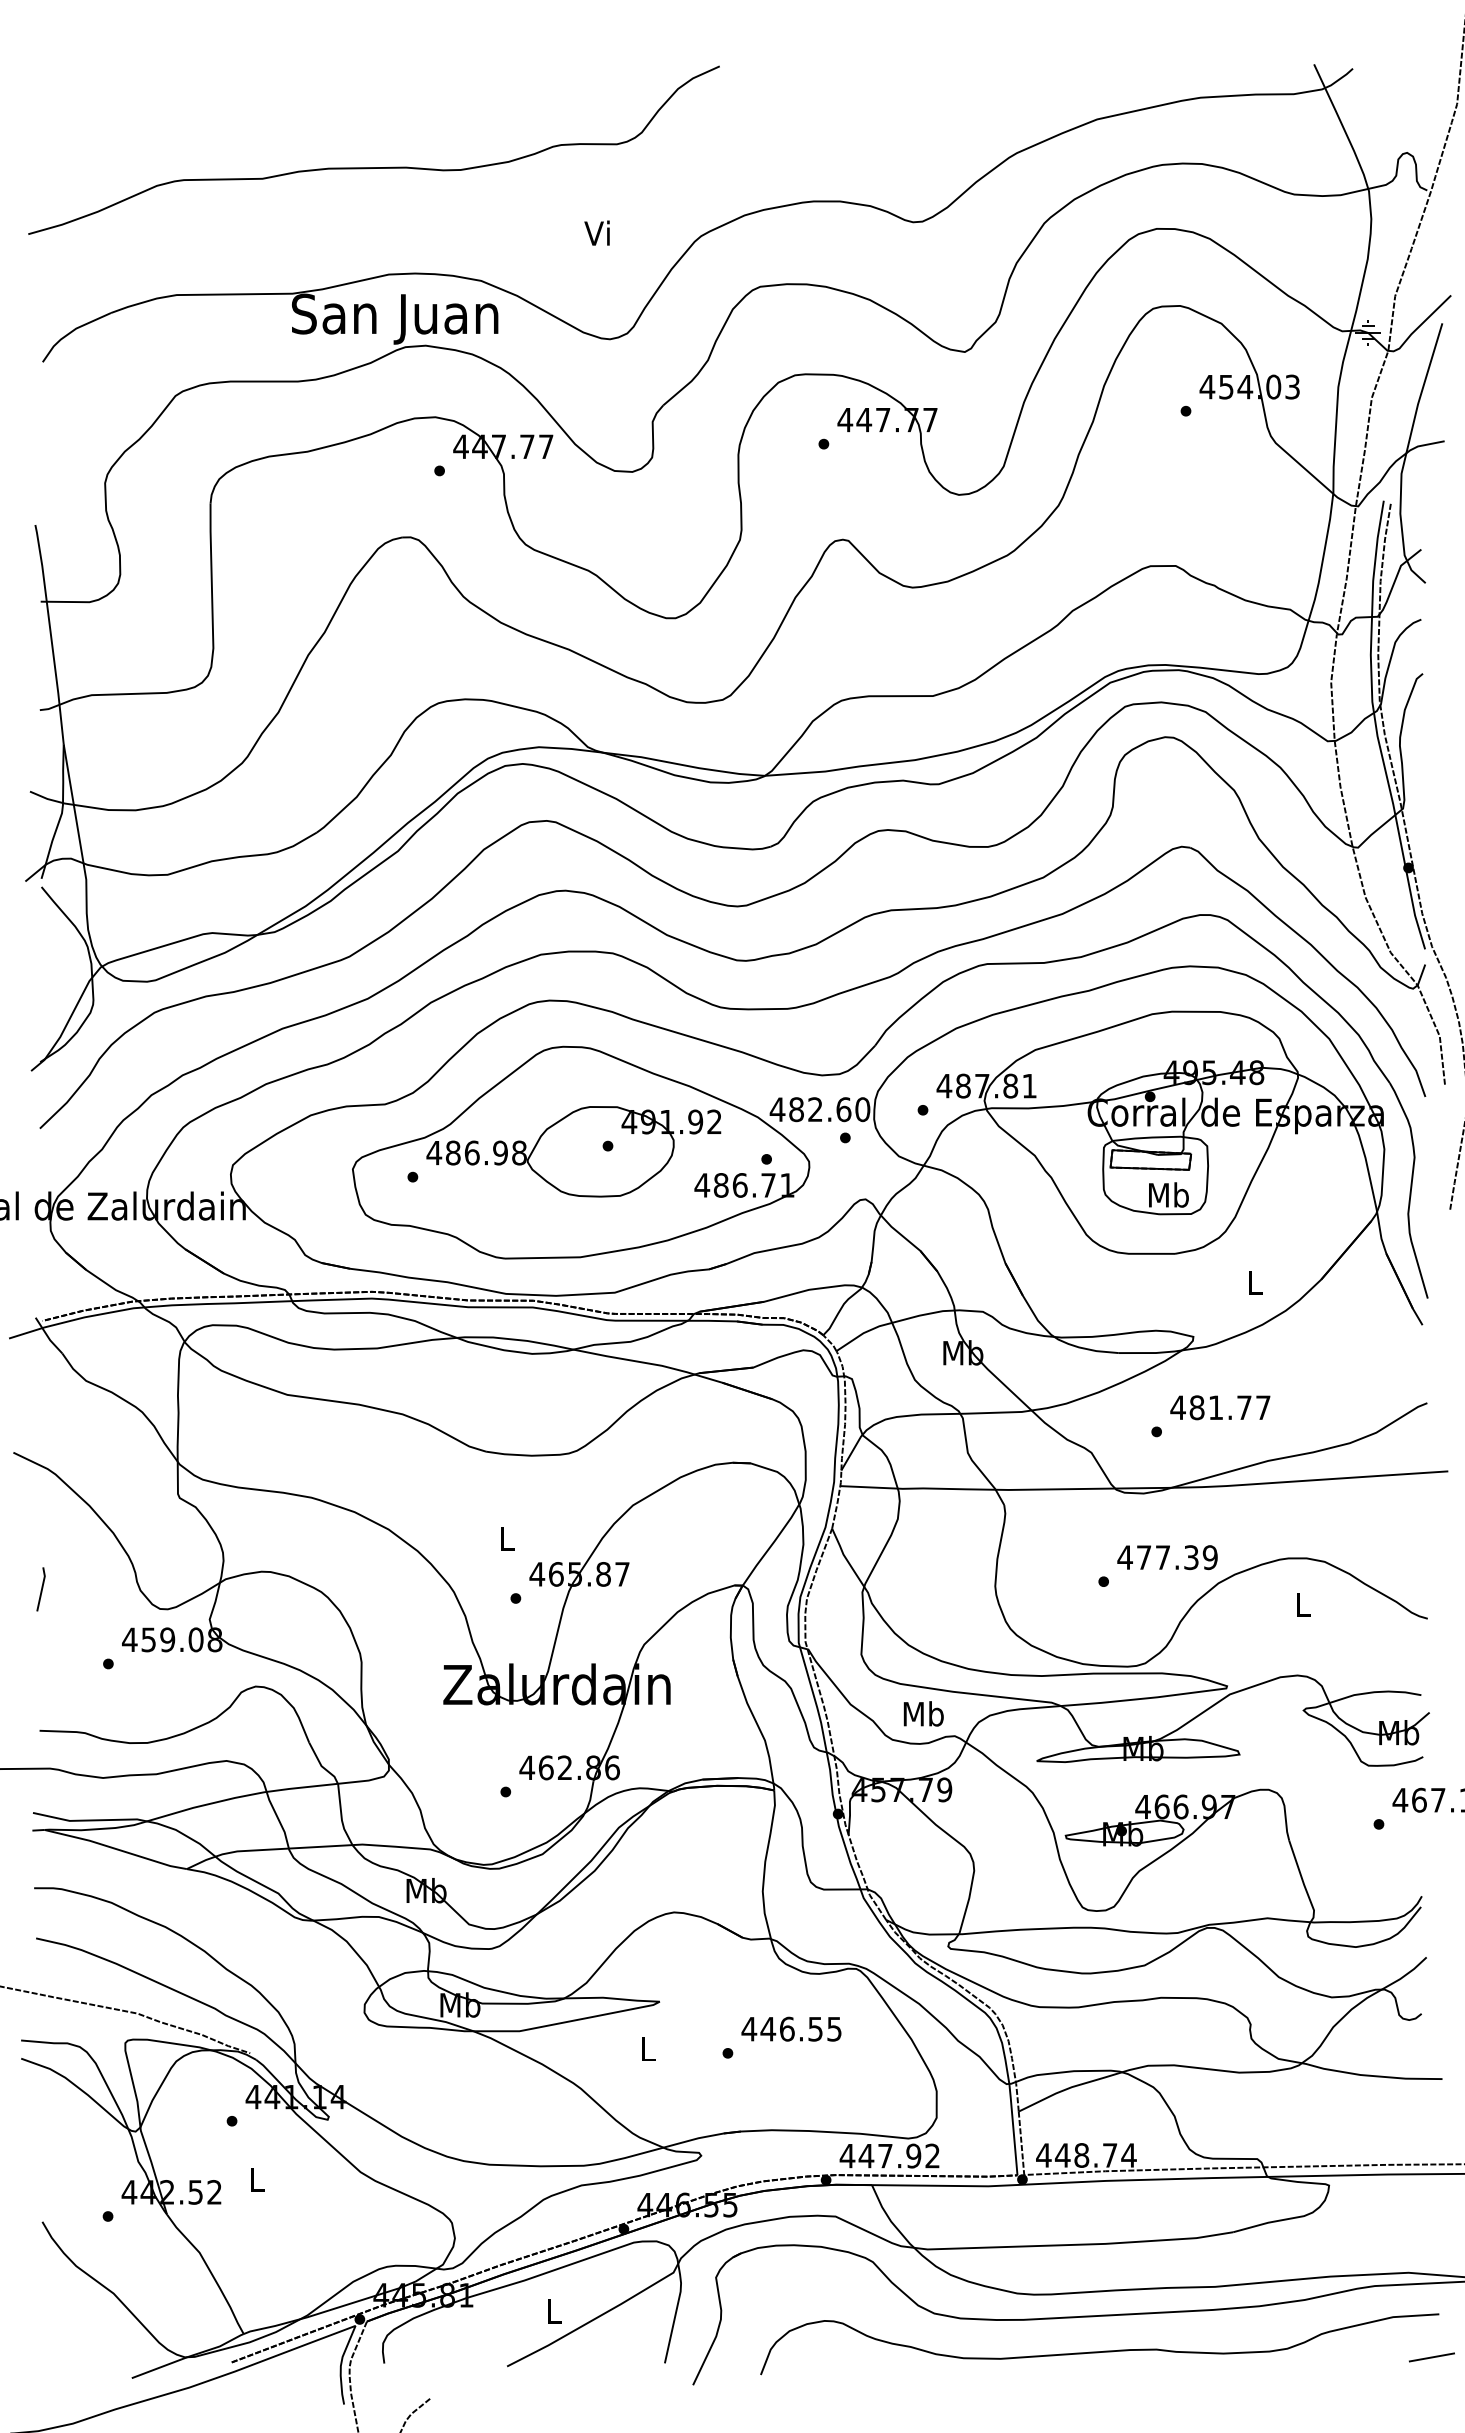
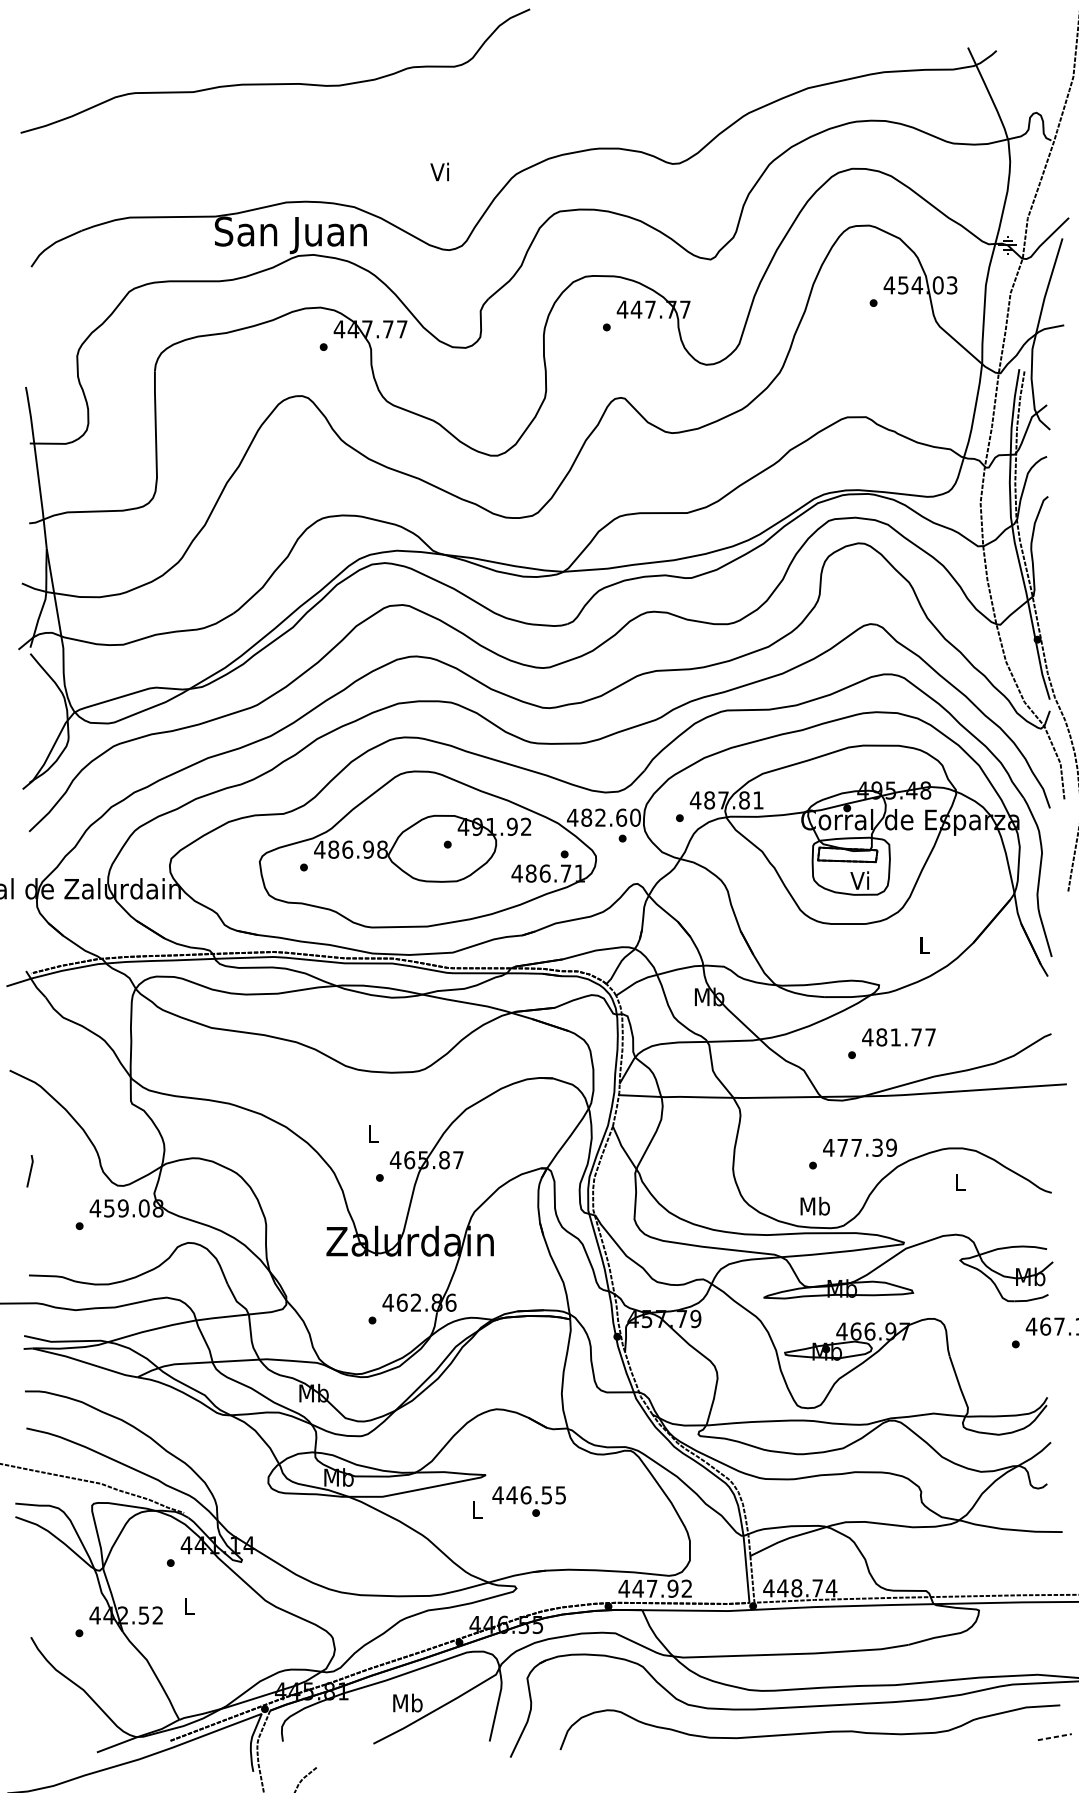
curve: (373, 167) -> (274, 83), moved
text: (1168, 1194) -> (860, 880), Mb -> Vi
text: (923, 1713) -> (815, 1205), moved
text: (791, 2028) -> (529, 1494), moved
text: (553, 2310) -> (407, 1702), L -> Mb
line: (1432, 2357) -> (1055, 1737), solid -> dashed

